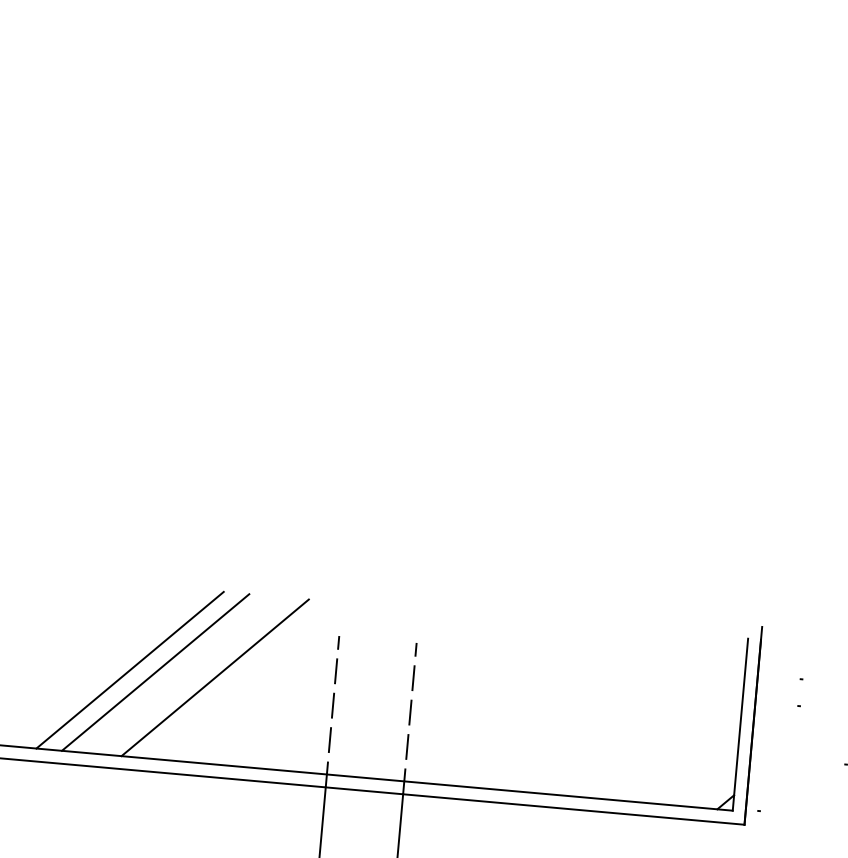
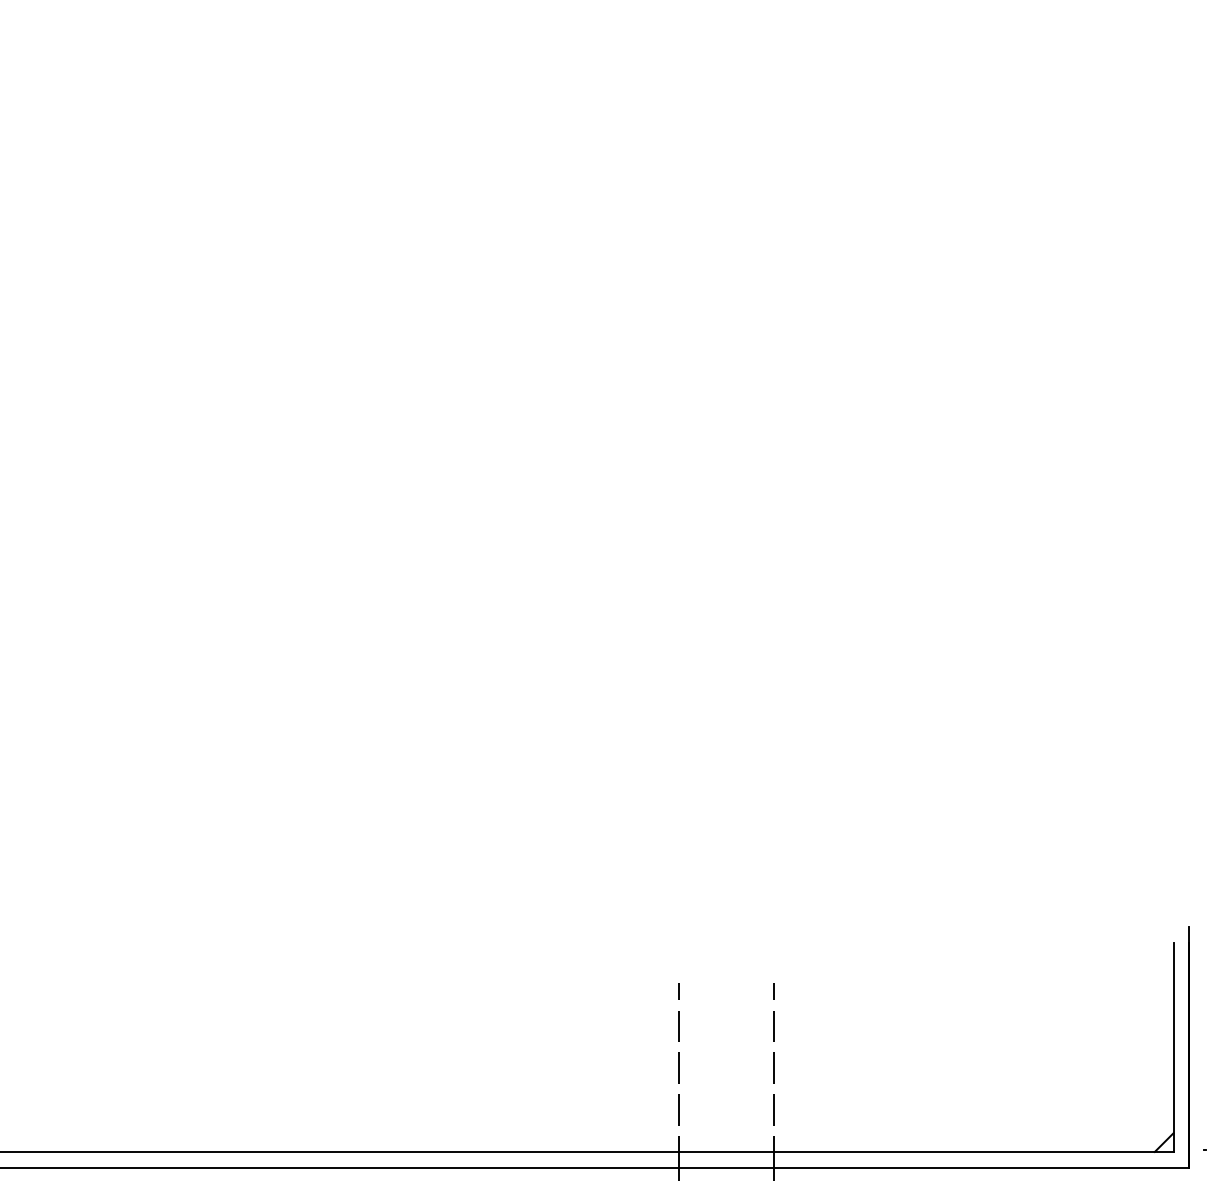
line: (129, 669) -> (429, 1046), removed
line: (155, 671) -> (461, 1046), removed
line: (214, 677) -> (533, 1046), removed

